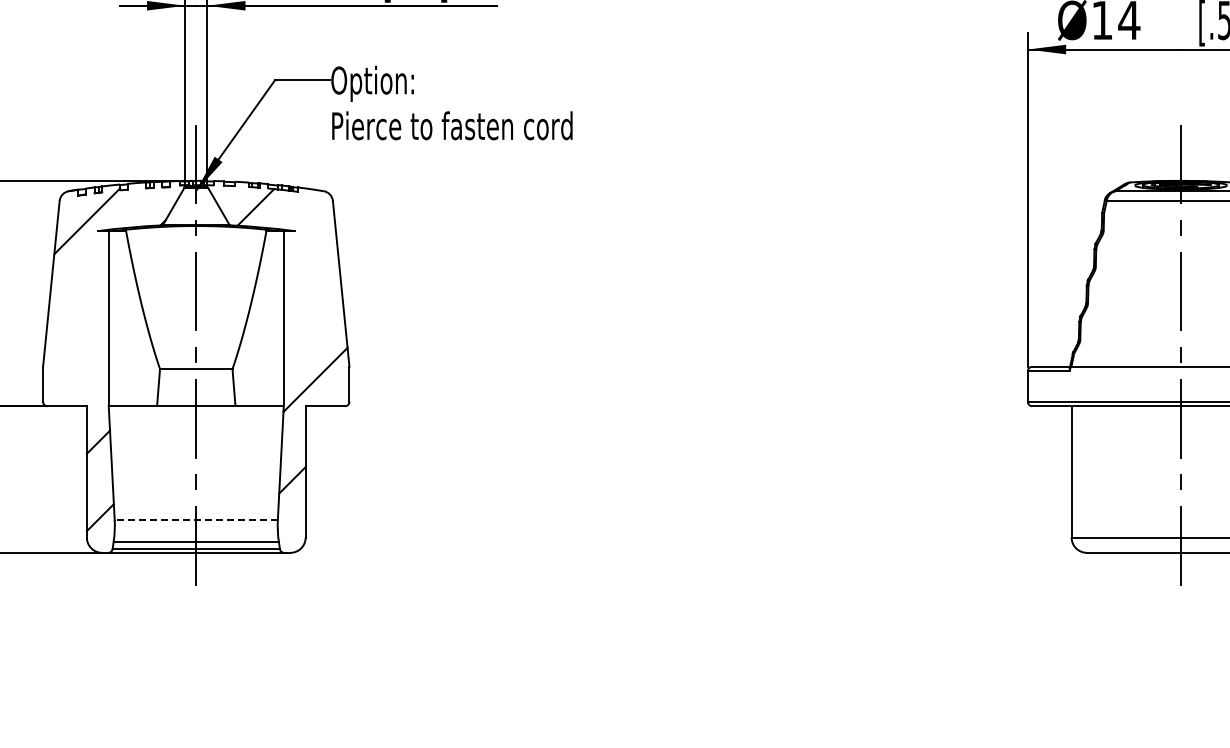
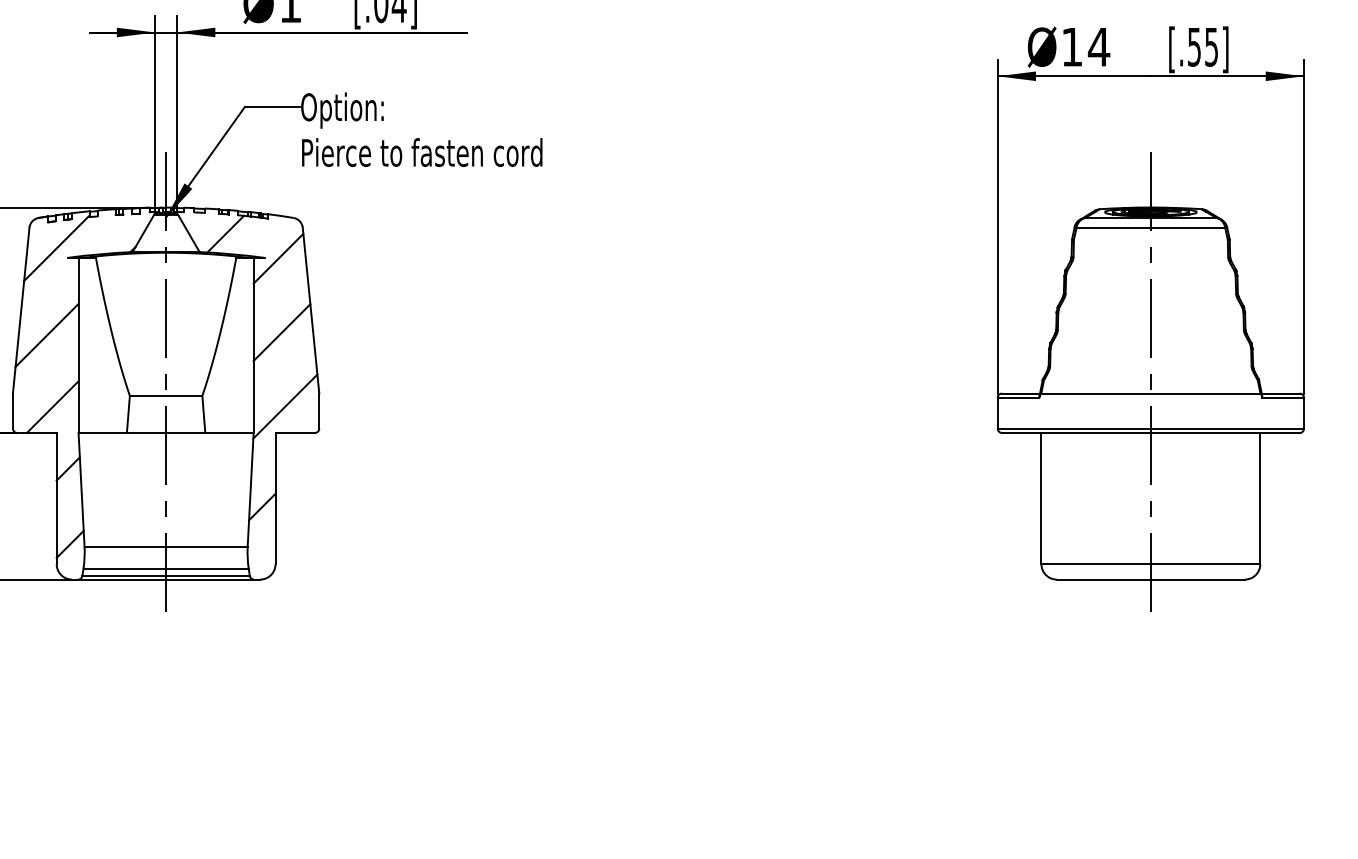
line: (308, 231) -> (278, 258), added
line: (311, 305) -> (281, 332), added
line: (76, 307) -> (46, 334), added
line: (82, 379) -> (52, 406), added
line: (196, 519) -> (166, 546), dashed -> solid

